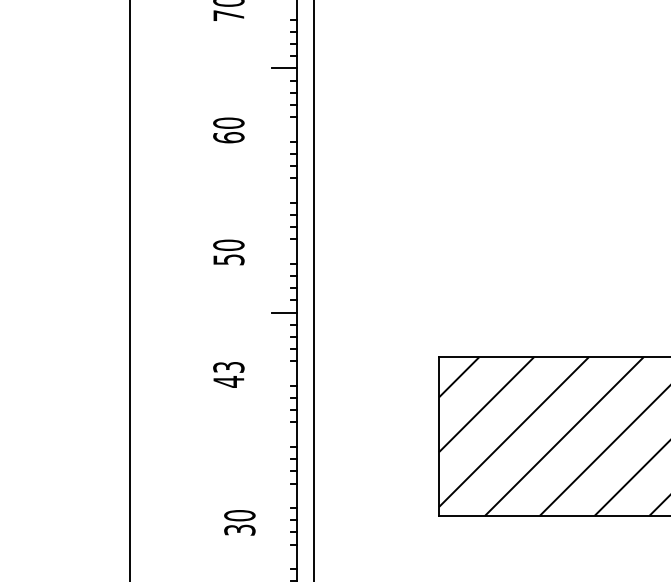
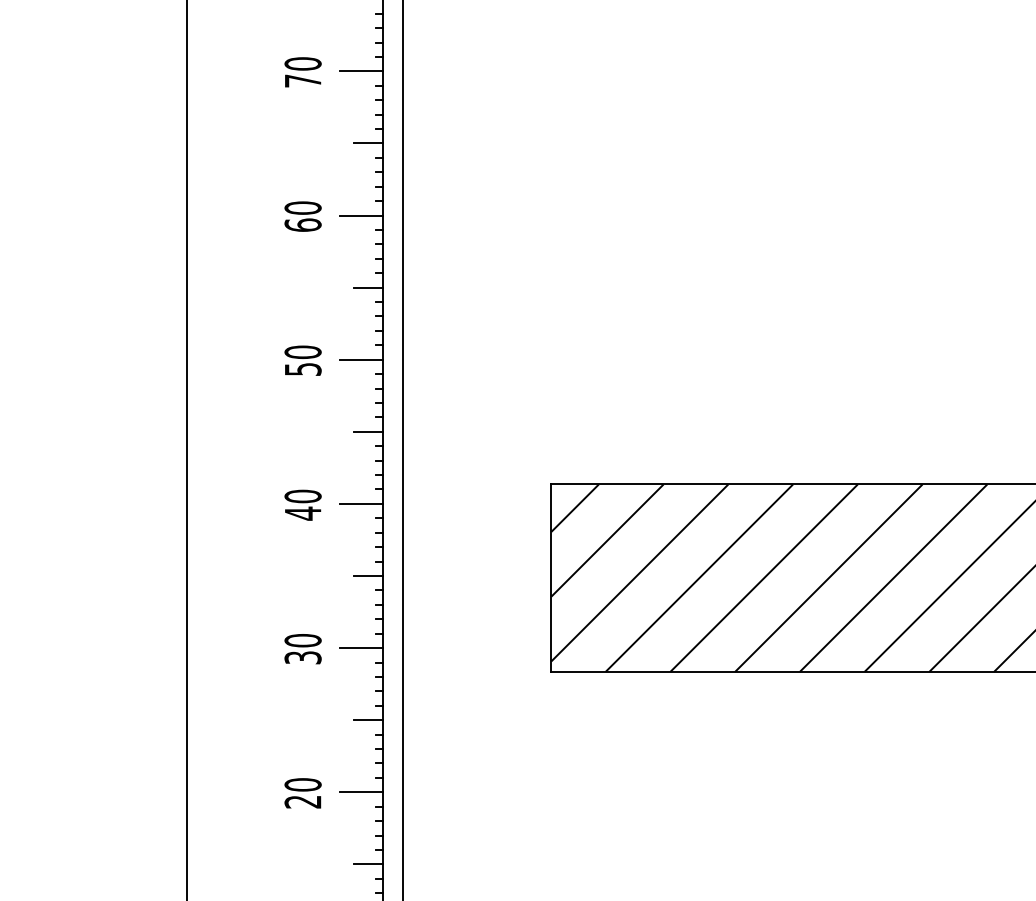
line: (278, 7) -> (361, 71), added
line: (278, 129) -> (361, 215), added
line: (284, 190) -> (368, 287), added
line: (278, 251) -> (361, 359), added
text: (228, 367) -> (302, 496), 43 -> 40
line: (278, 373) -> (361, 503), added
line: (284, 435) -> (368, 576), added
line: (278, 496) -> (361, 648), added
text: (239, 523) -> (302, 649), moved
line: (284, 557) -> (368, 720), added

